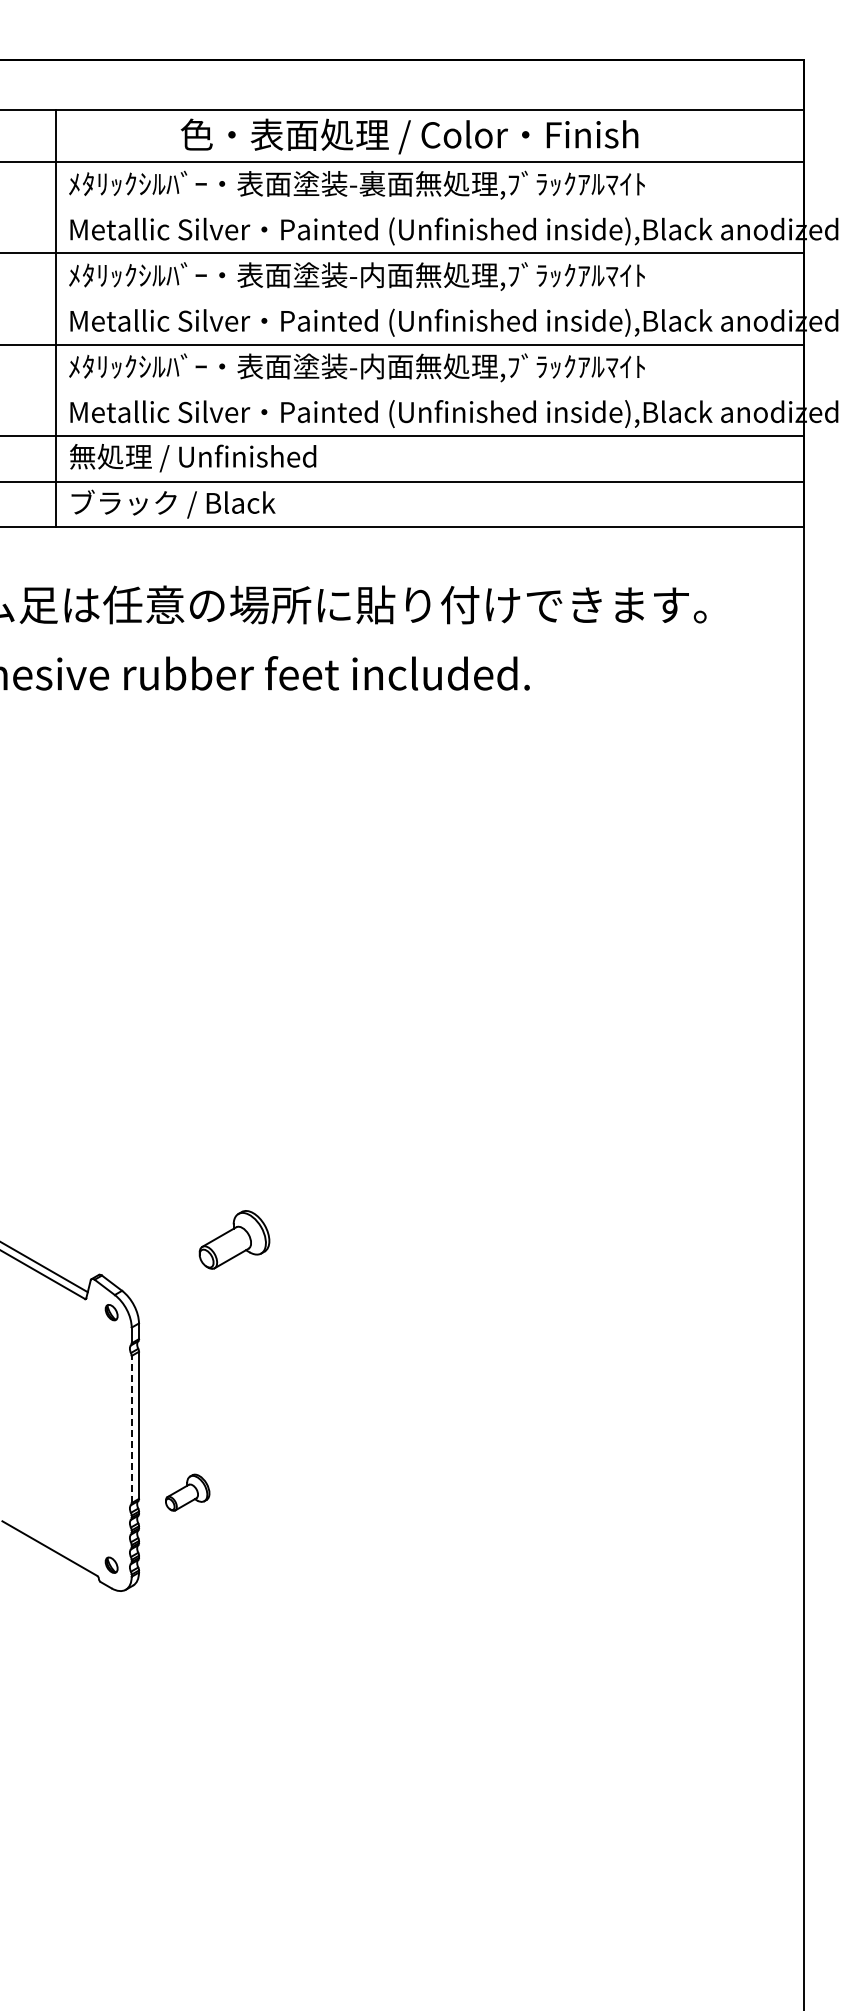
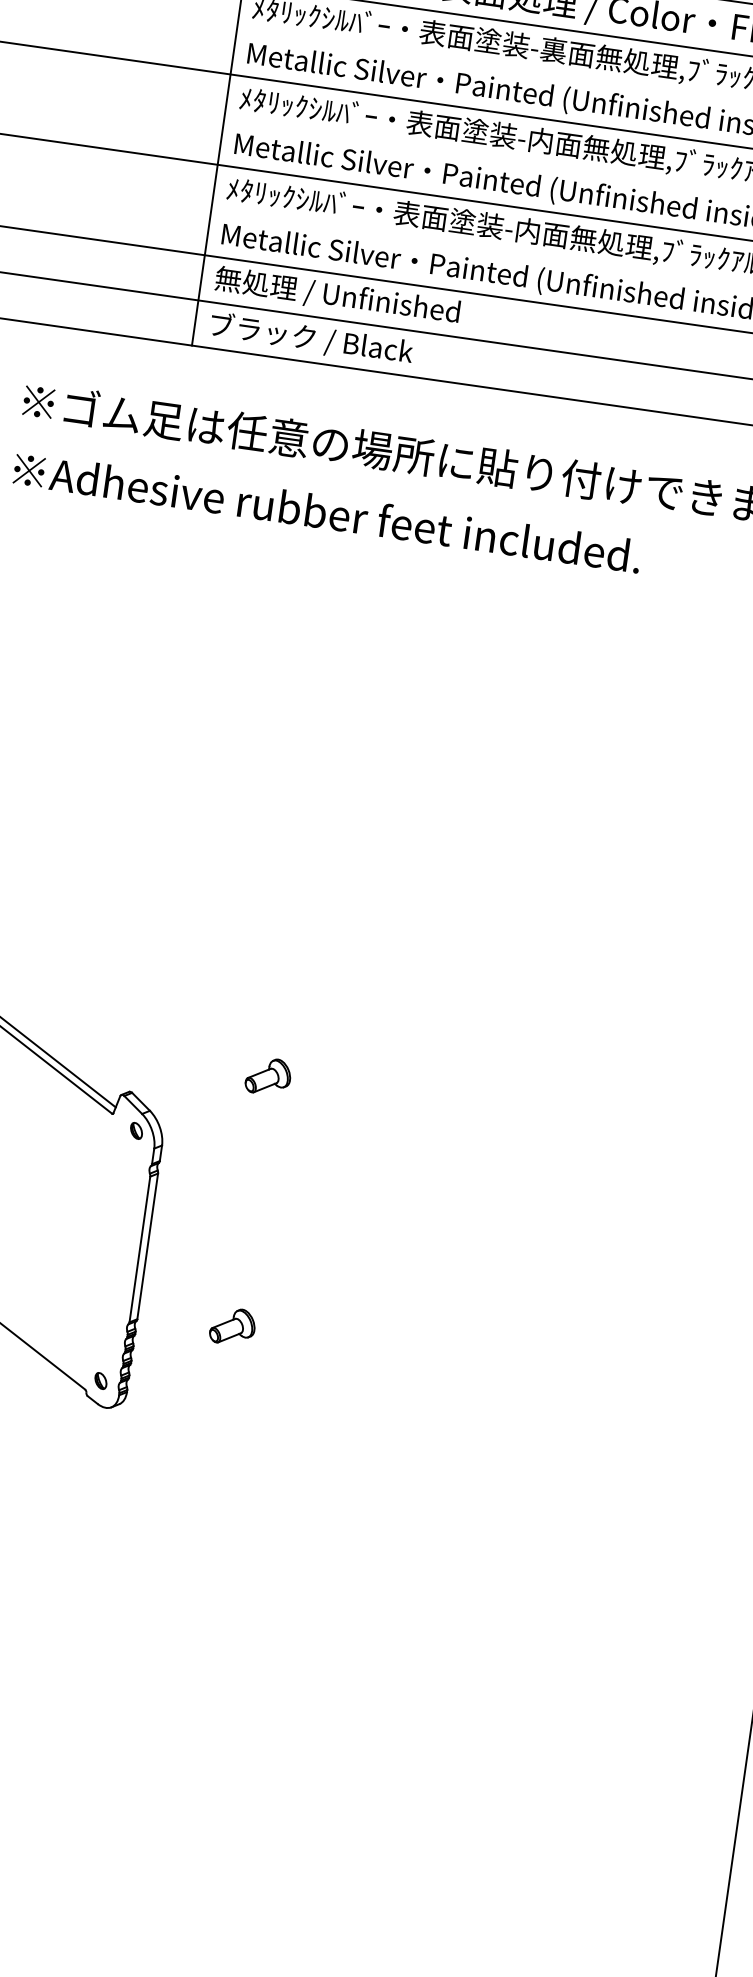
part: (234, 1240) -> (268, 1076), size x0.62
line: (131, 1429) -> (139, 1249), dashed -> solid
part: (187, 1492) -> (232, 1326), moved

